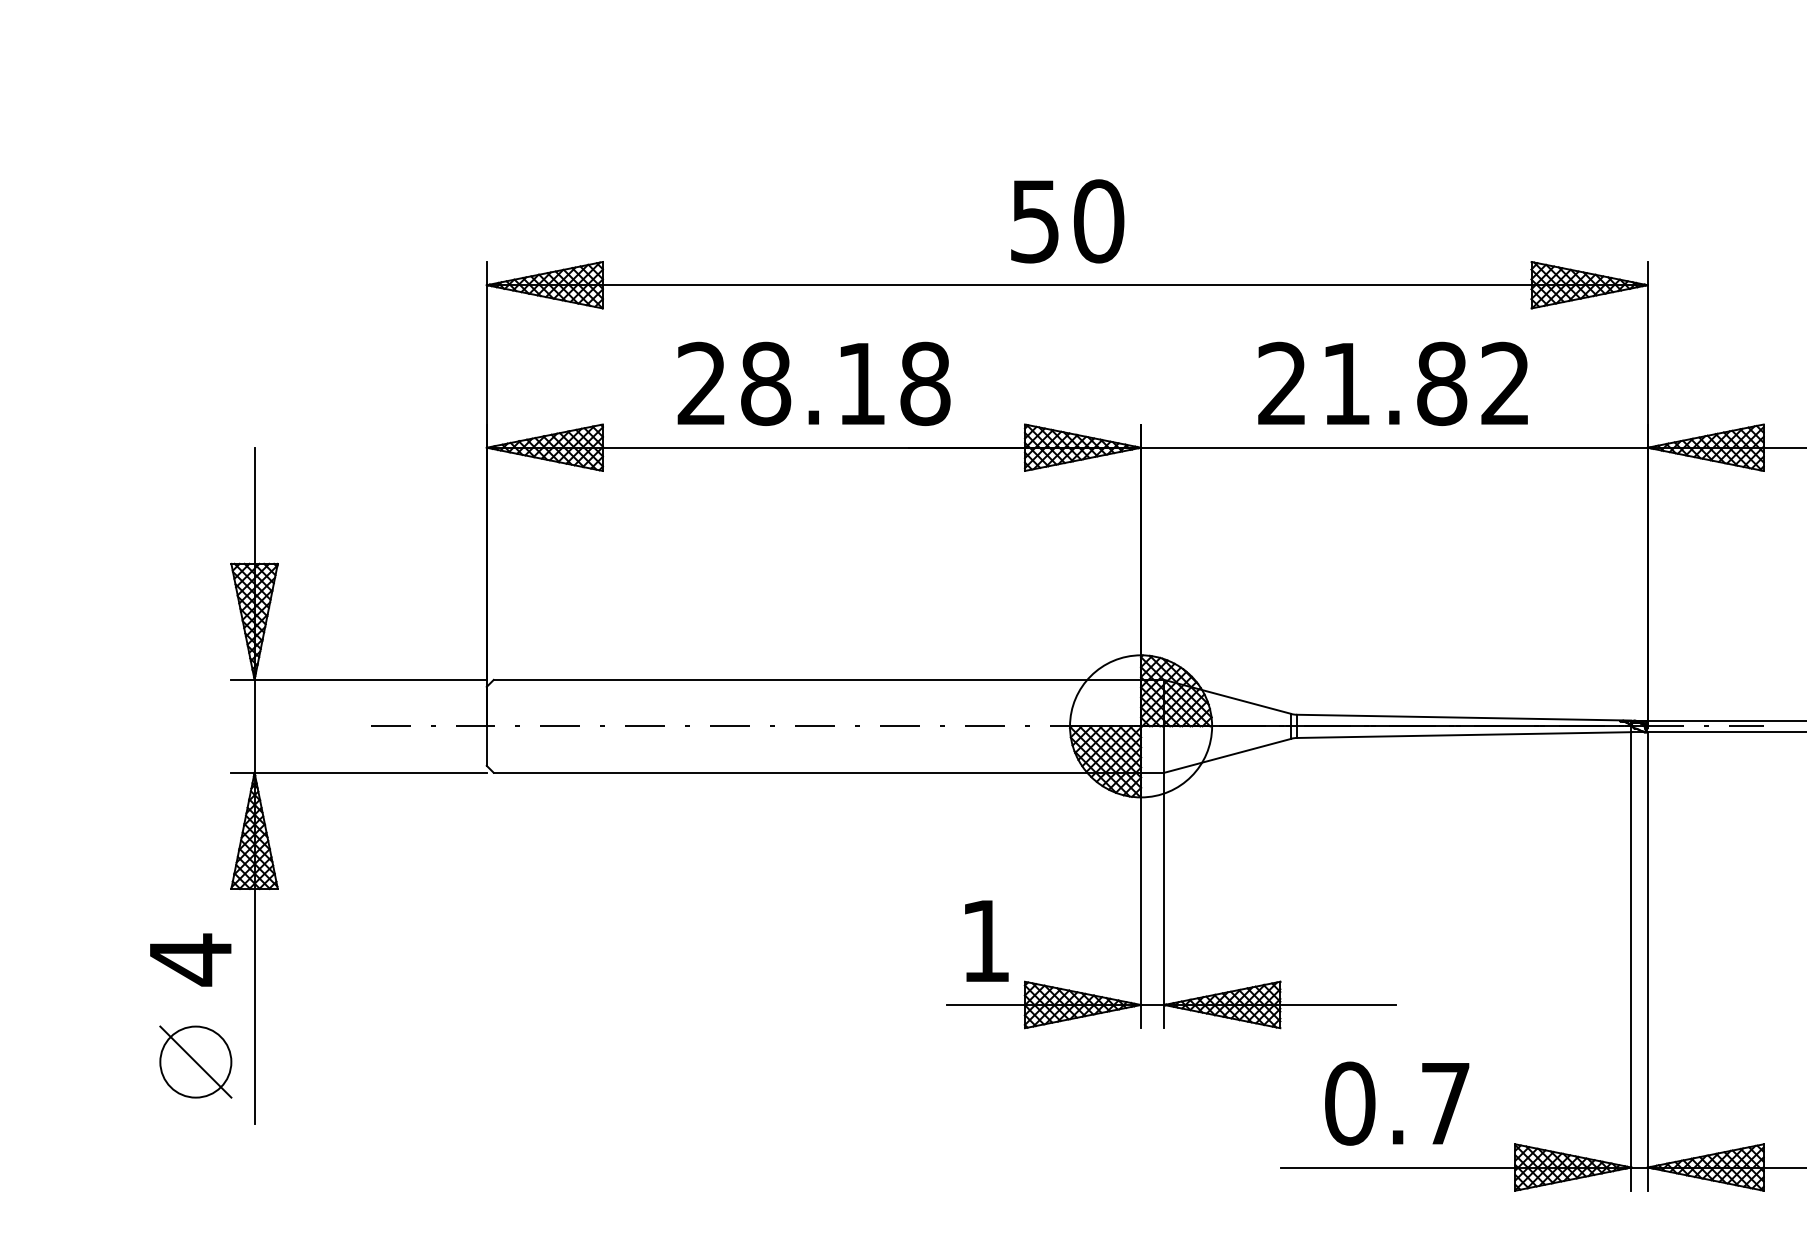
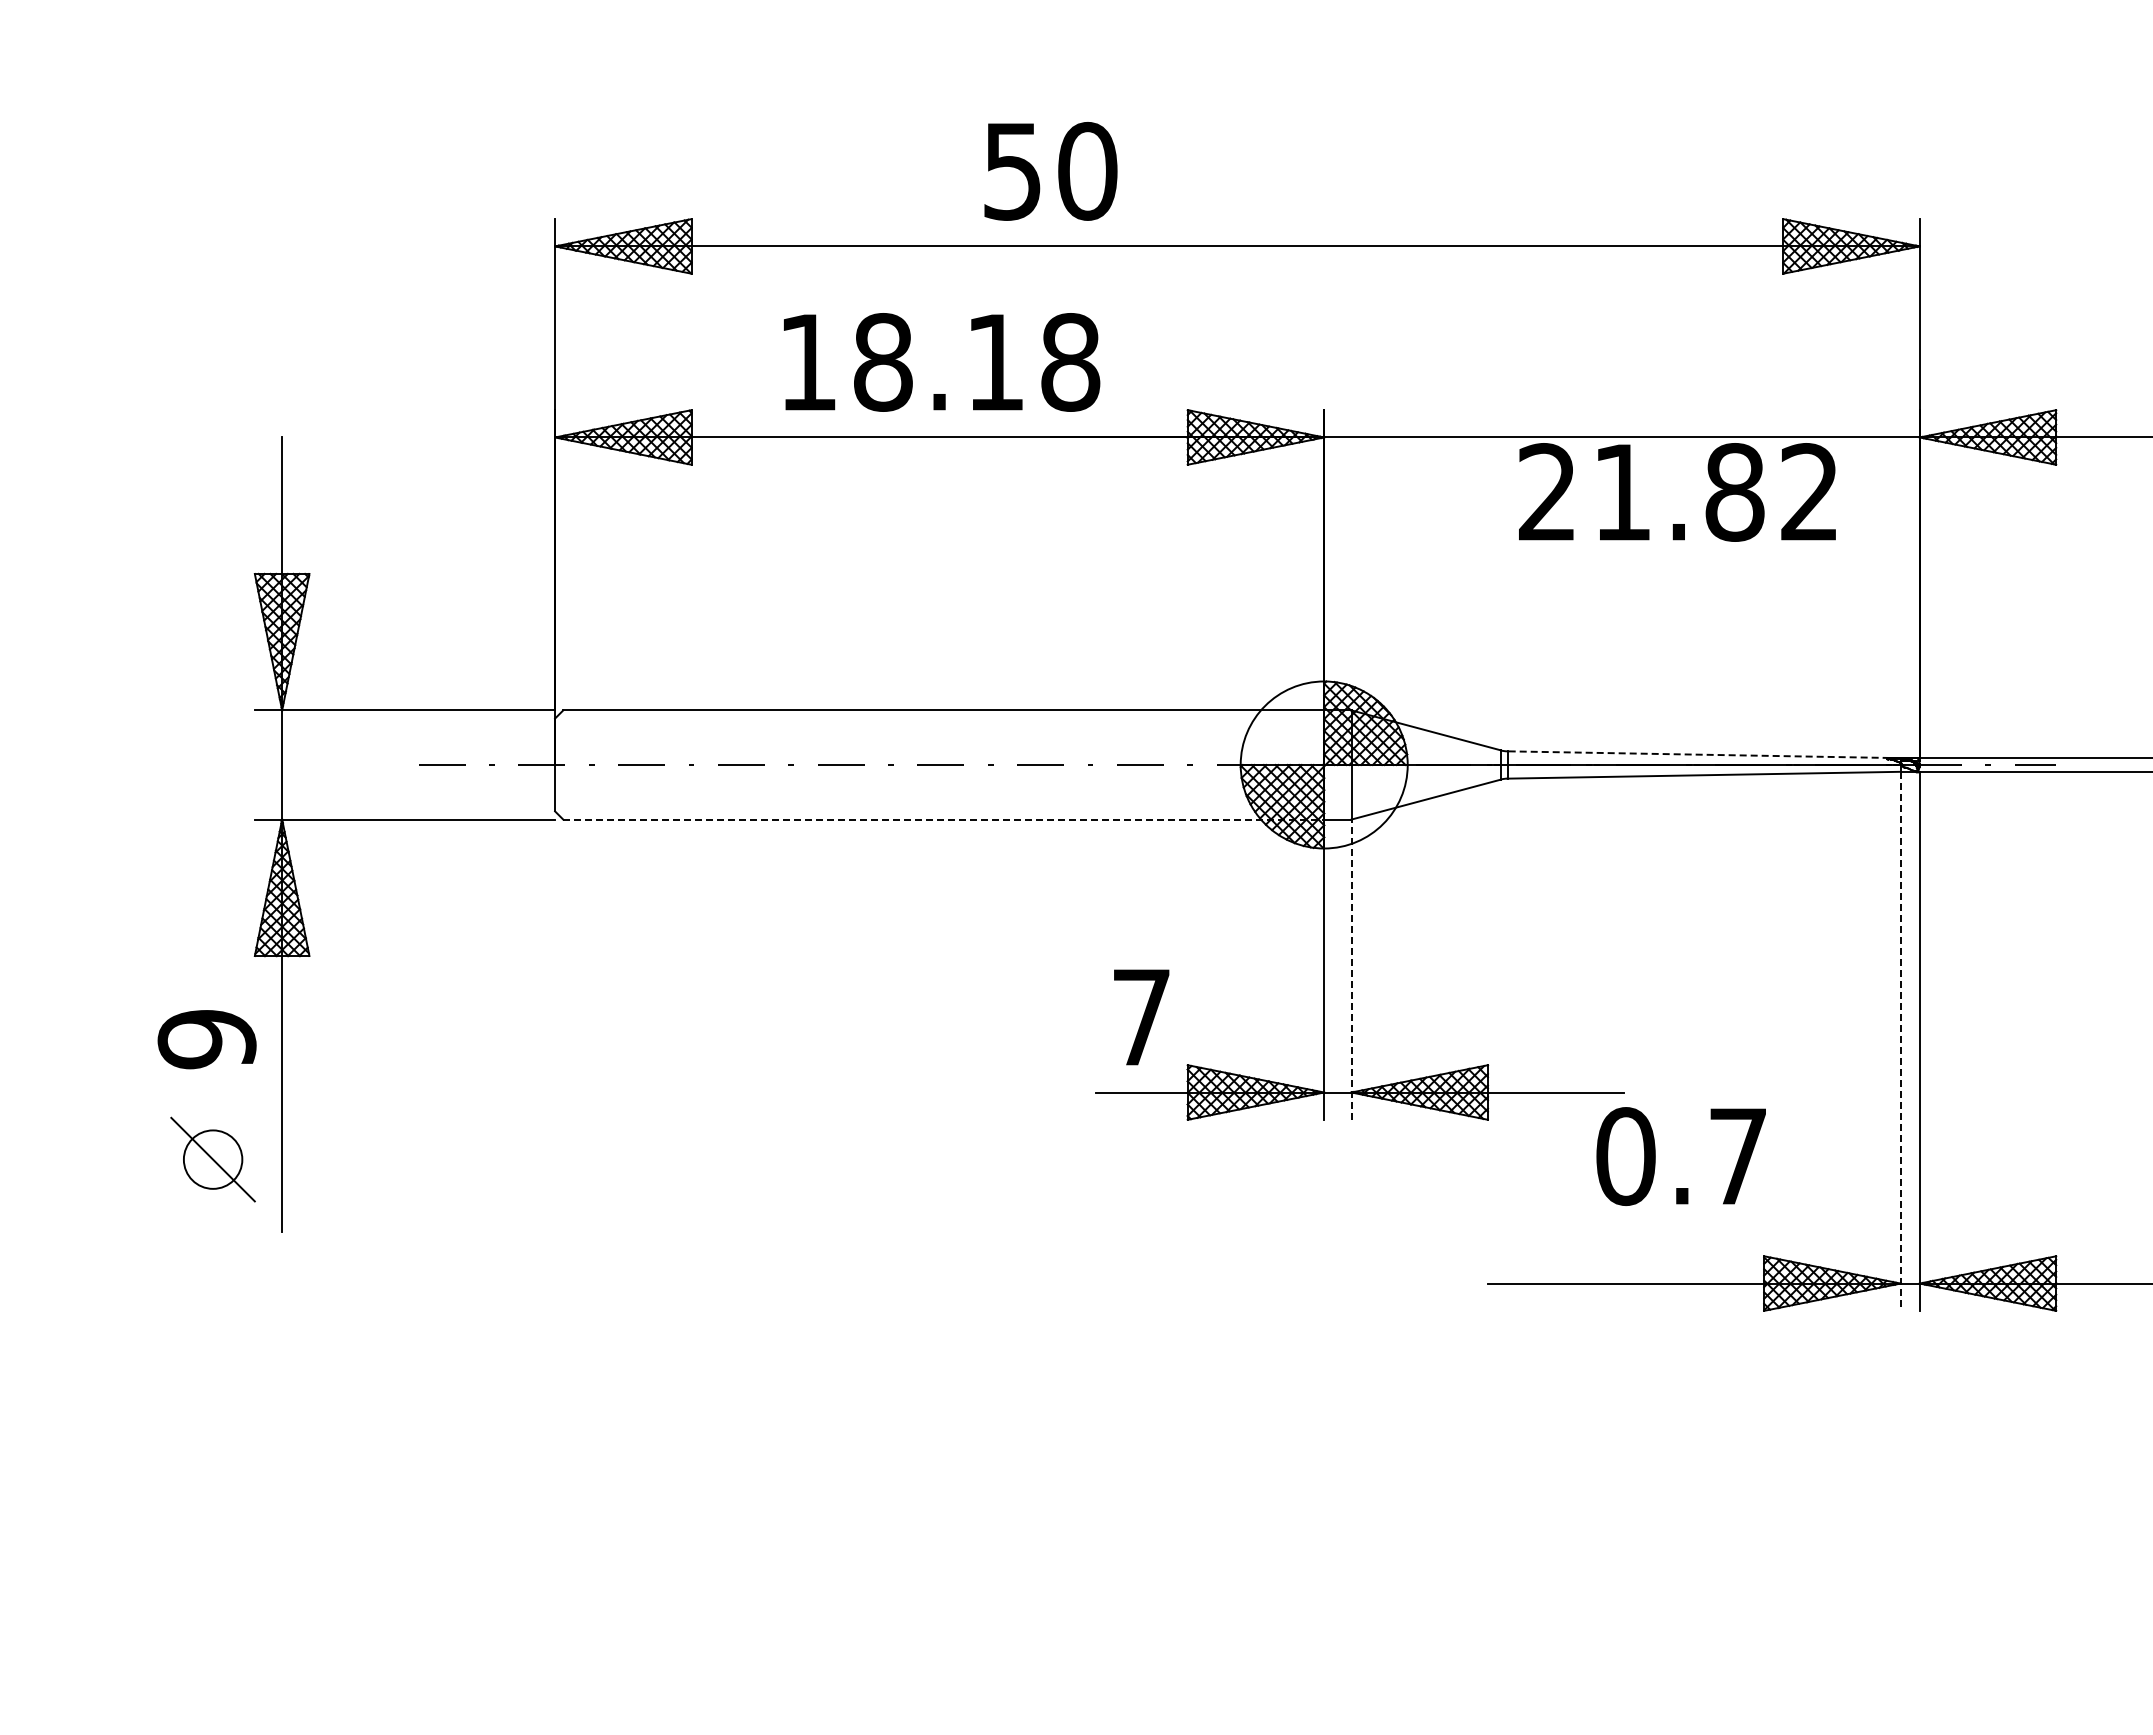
text: (1067, 221) -> (1050, 171), moved
text: (701, 383) -> (807, 361), 28.18 -> 18.18
text: (1393, 383) -> (1677, 492), moved
line: (1464, 717) -> (1704, 754), solid -> dashed
line: (818, 772) -> (944, 819), solid -> dashed
line: (1164, 900) -> (1351, 969), solid -> dashed
text: (985, 941) -> (1141, 1017), 1 -> 7
text: (190, 959) -> (206, 1039), 4 -> 9
line: (1631, 961) -> (1900, 1041), solid -> dashed
circle: (195, 1061) -> (212, 1159), size x0.7
text: (1396, 1103) -> (1680, 1156), moved

